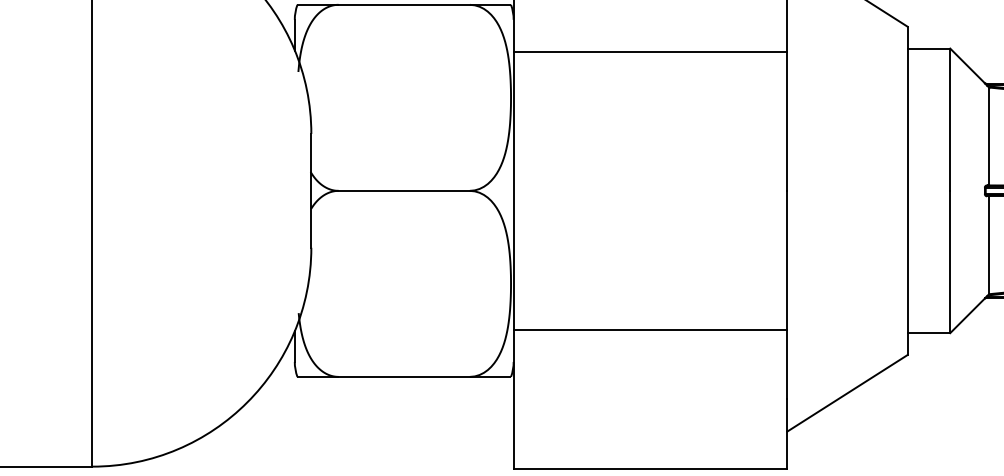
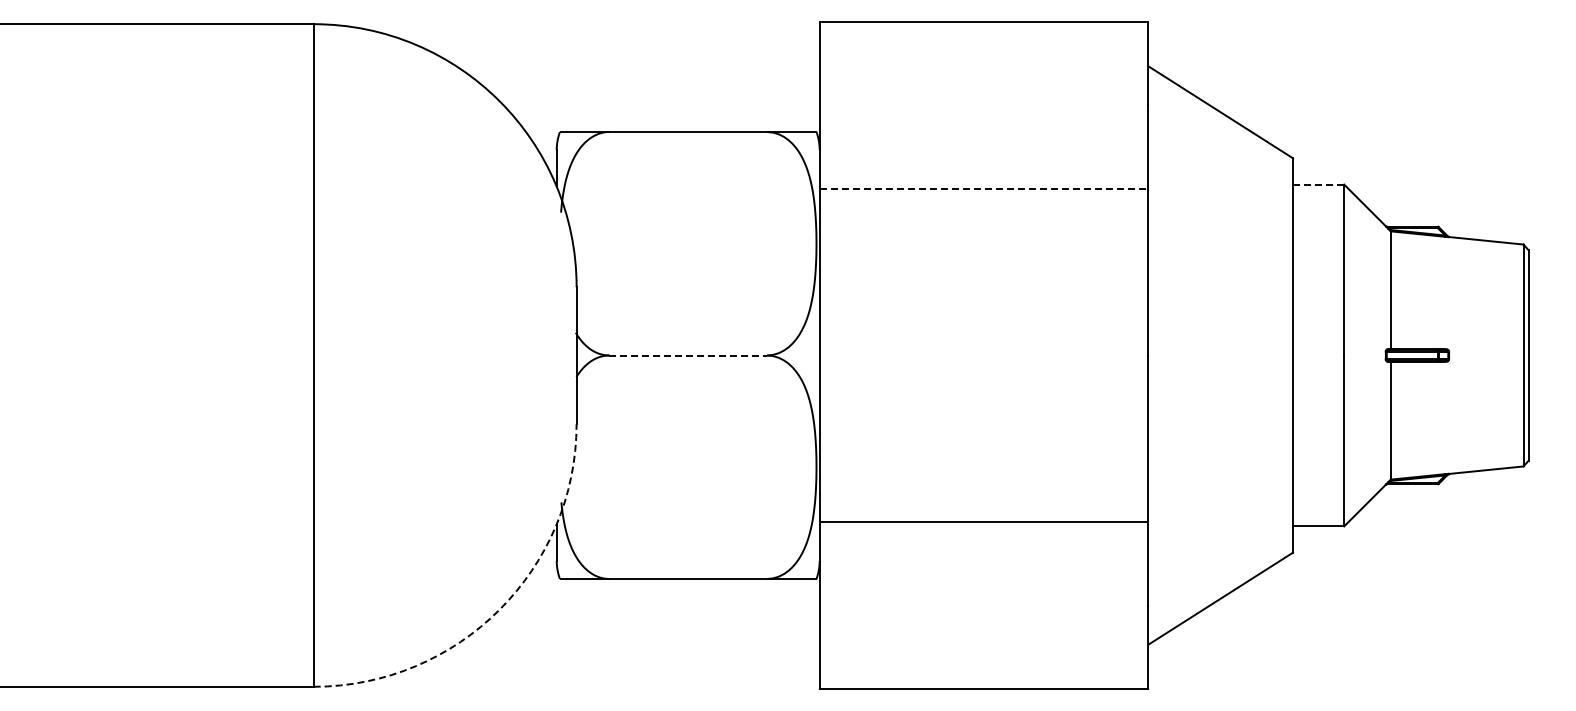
line: (928, 48) -> (1318, 184), solid -> dashed
line: (650, 51) -> (984, 188), solid -> dashed
line: (404, 190) -> (688, 355), solid -> dashed
arc: (247, 402) -> (499, 609), solid -> dashed

